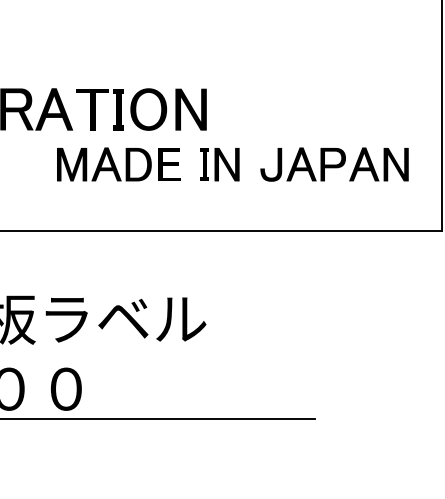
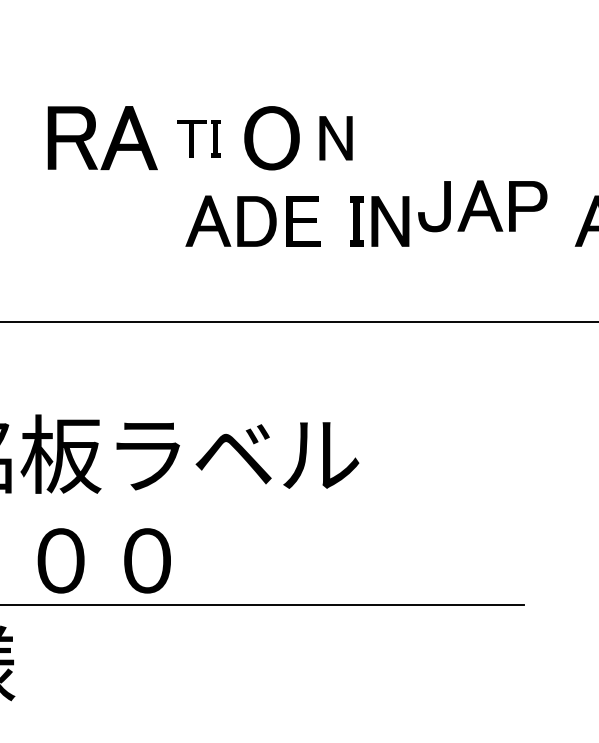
part: (99, 109) -> (197, 138), size x0.6
part: (190, 109) -> (335, 138), size x0.7
fill: (71, 164) -> (155, 221), removed
part: (302, 164) -> (481, 206), moved

